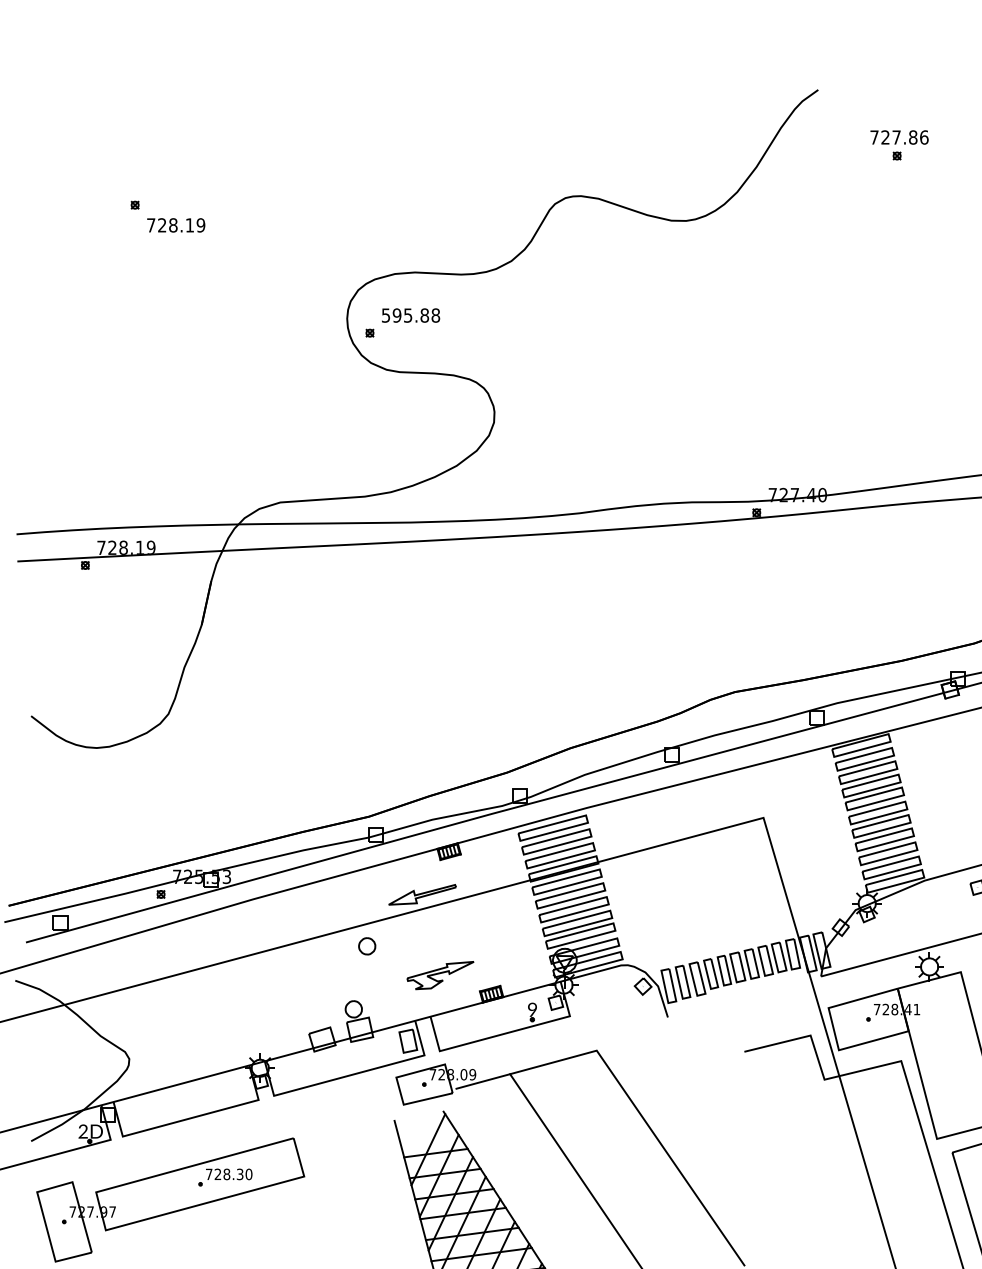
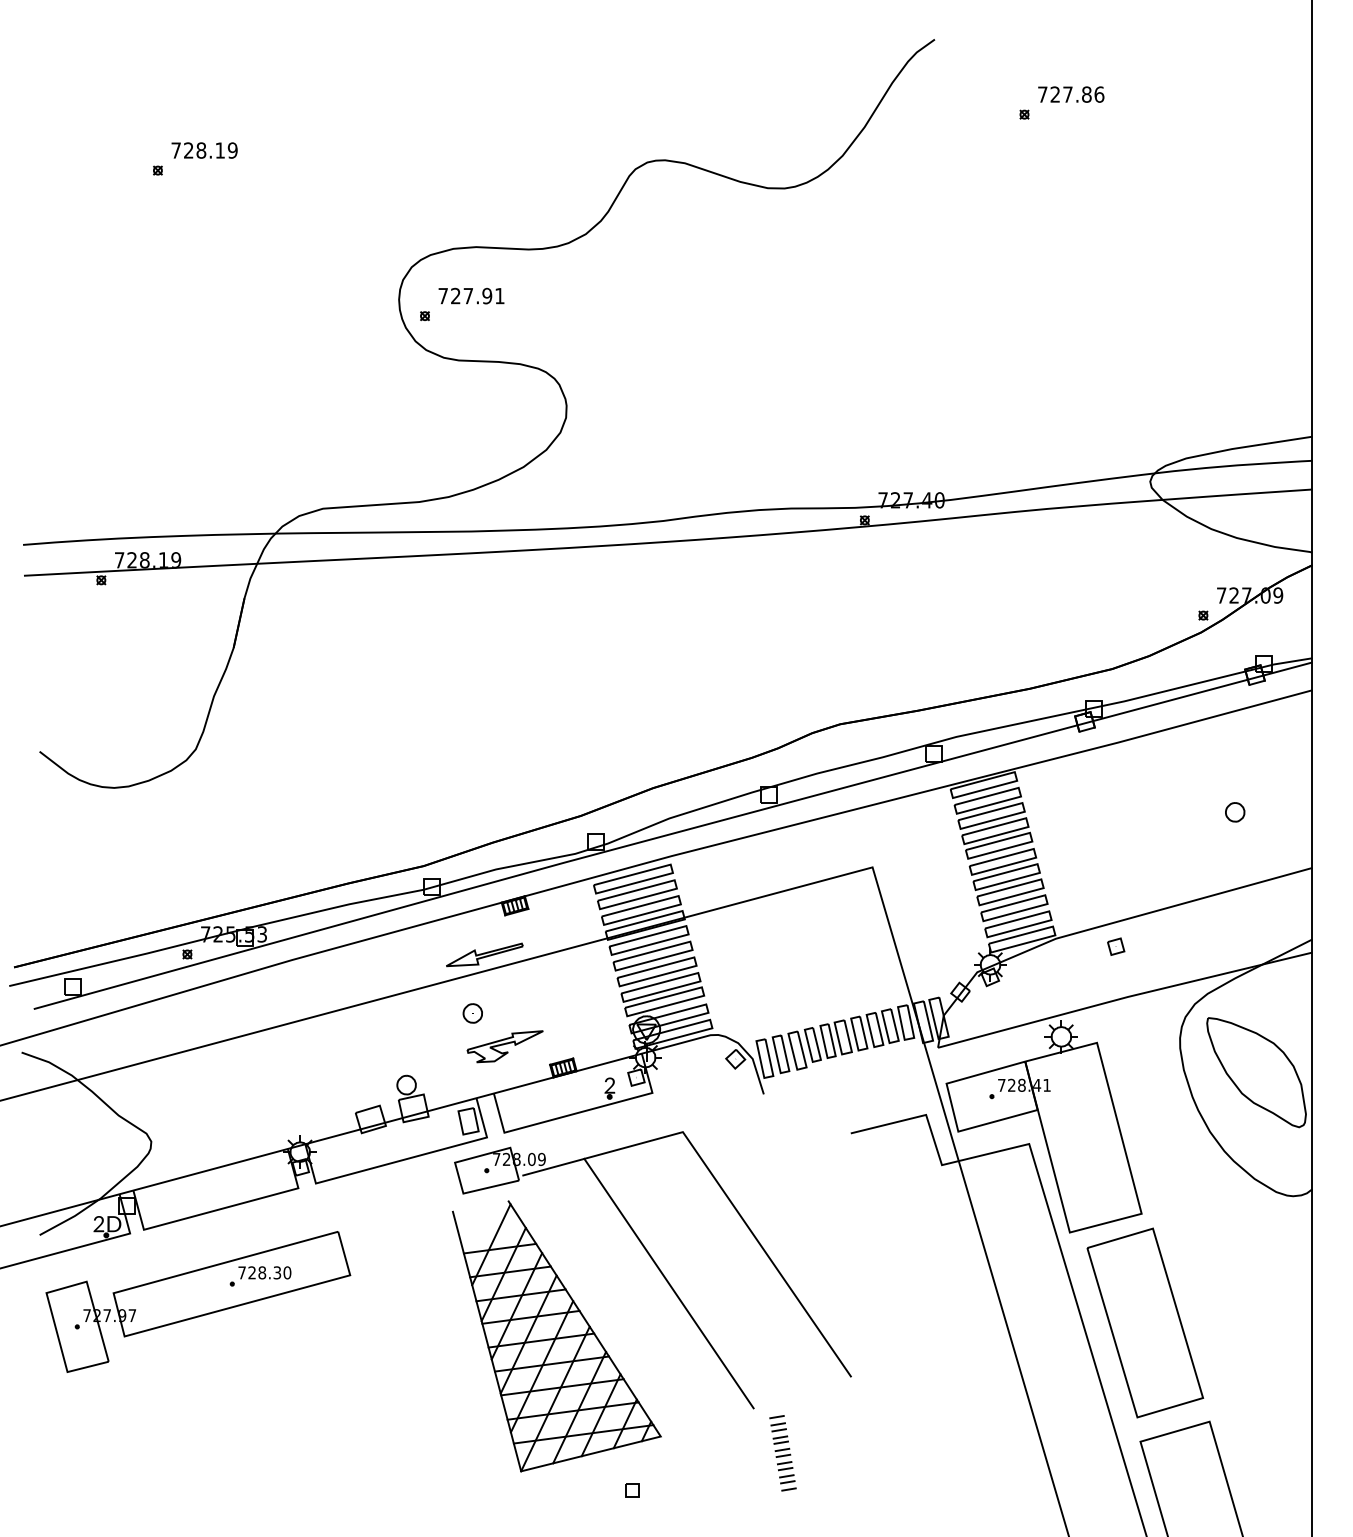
text: (899, 137) -> (1071, 94), moved
text: (176, 225) -> (204, 150), moved
text: (410, 315) -> (471, 295), 595.88 -> 727.91
part: (366, 946) -> (472, 1013), moved
text: (532, 1010) -> (609, 1086), 9 -> 2

